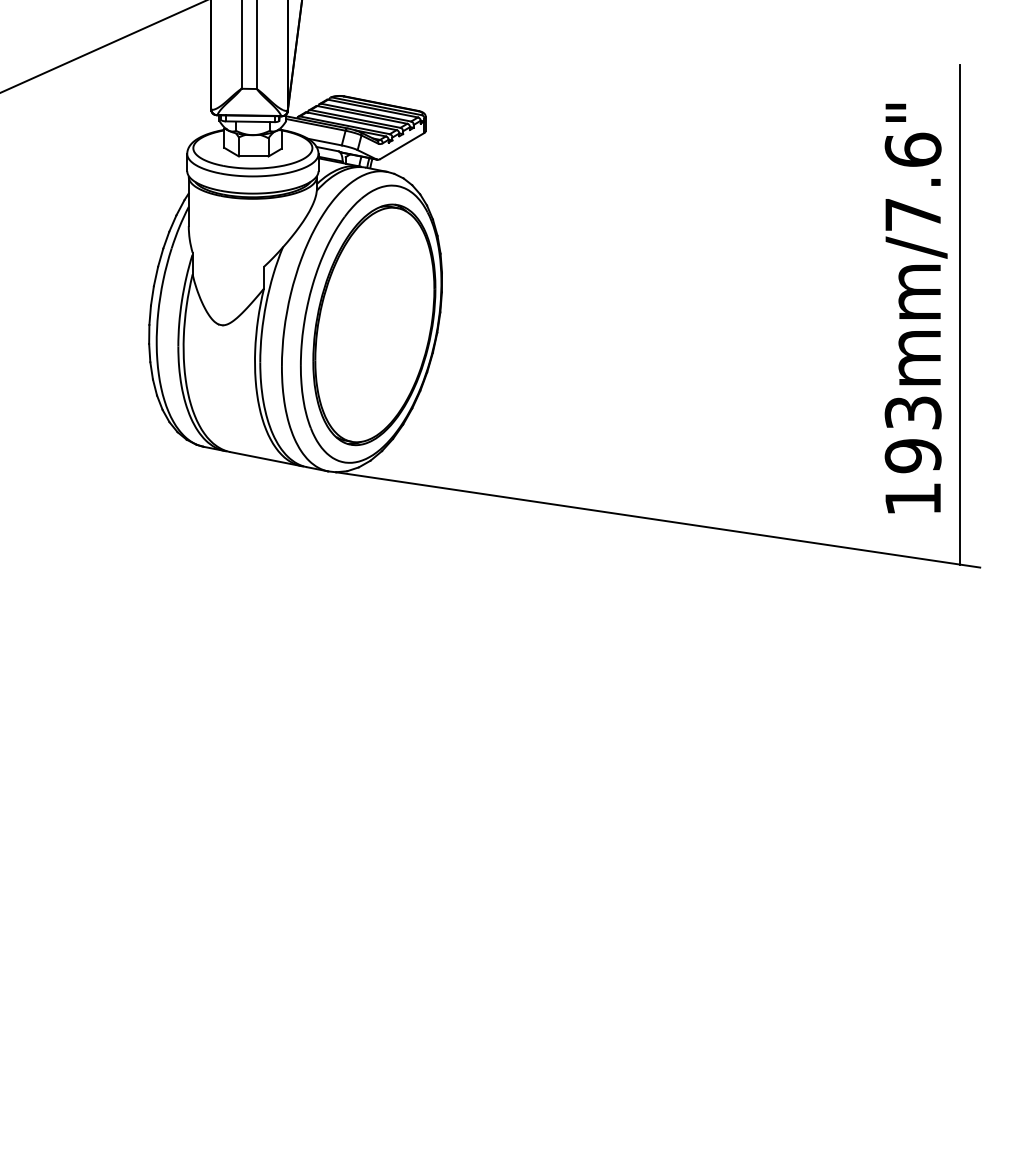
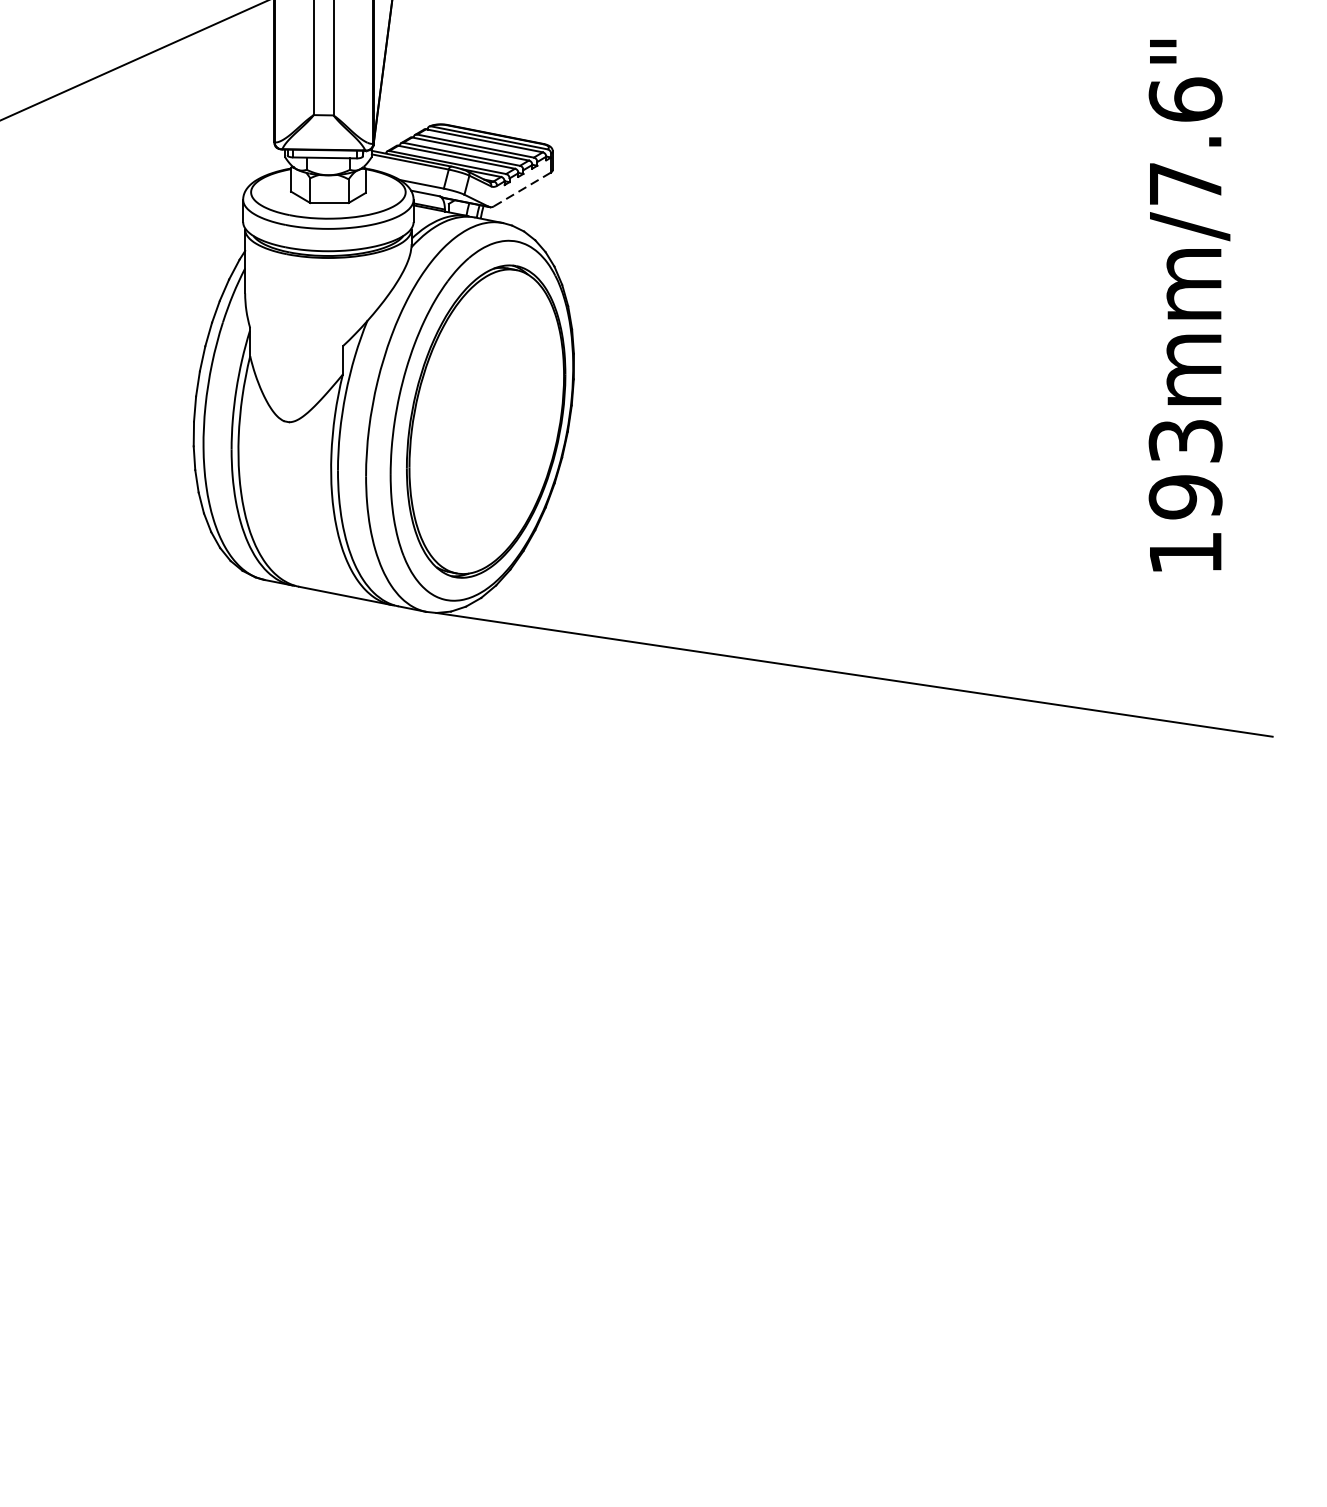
line: (402, 145) -> (522, 188), solid -> dashed
text: (915, 308) -> (1188, 305), moved
line: (959, 314) -> (1245, 408), removed

